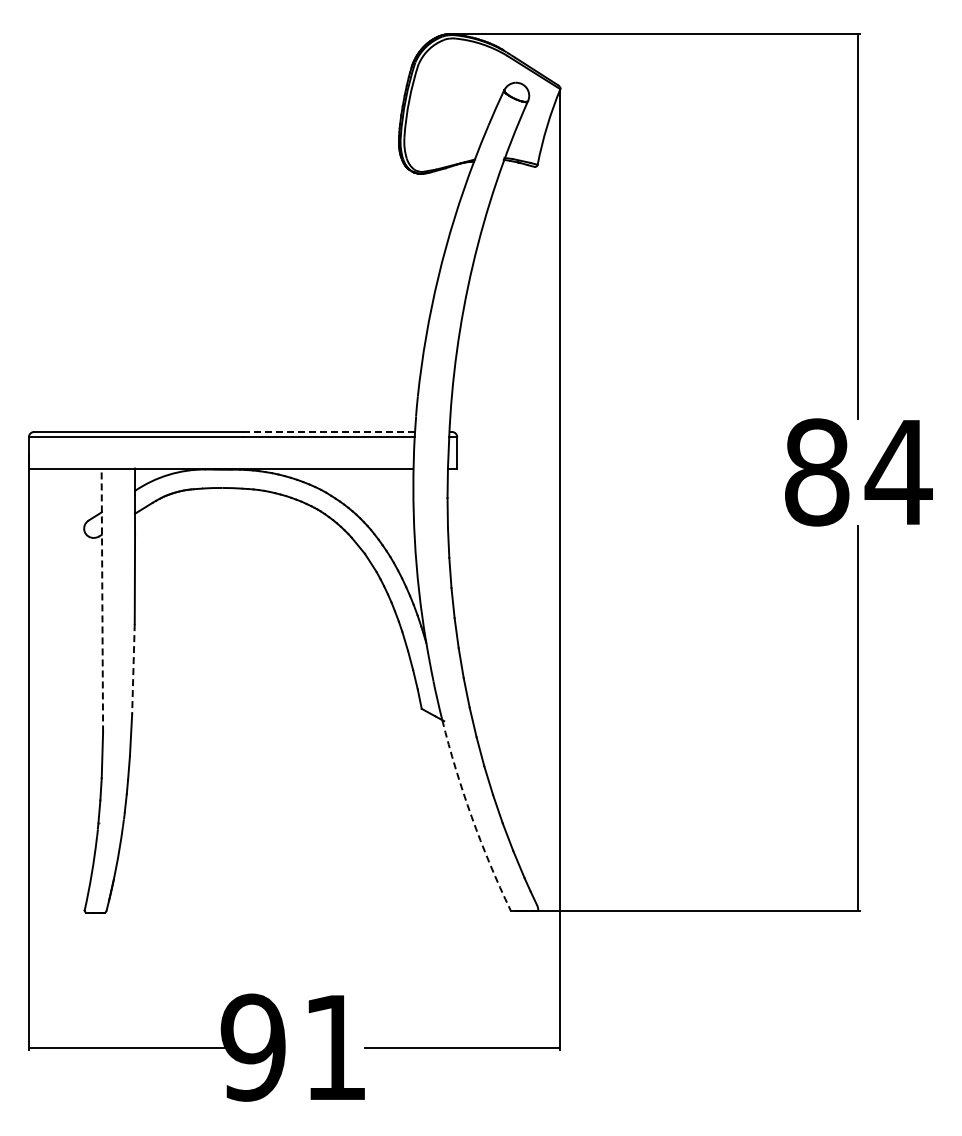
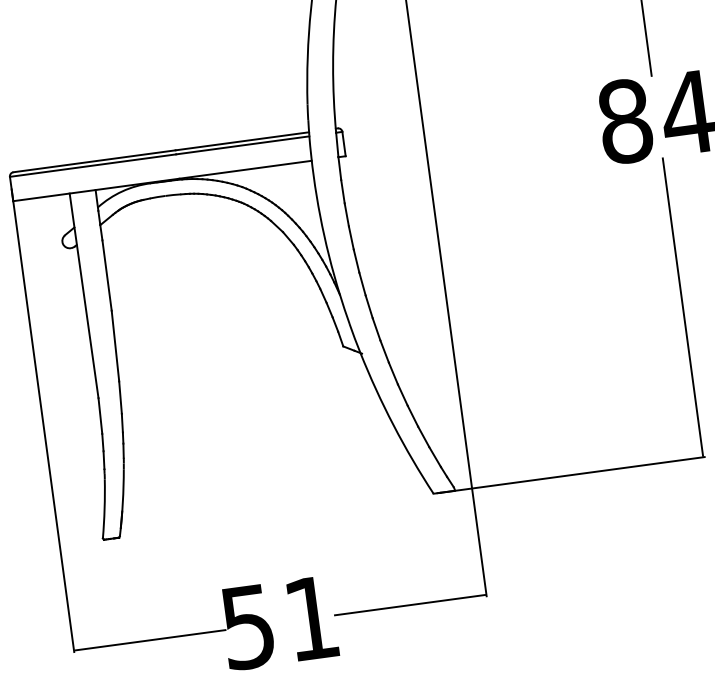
line: (329, 431) -> (242, 140), dashed -> solid
line: (102, 600) -> (84, 295), dashed -> solid
line: (133, 669) -> (115, 346), dashed -> solid
arc: (471, 817) -> (393, 425), dashed -> solid
text: (252, 1047) -> (247, 627), 91 -> 51

